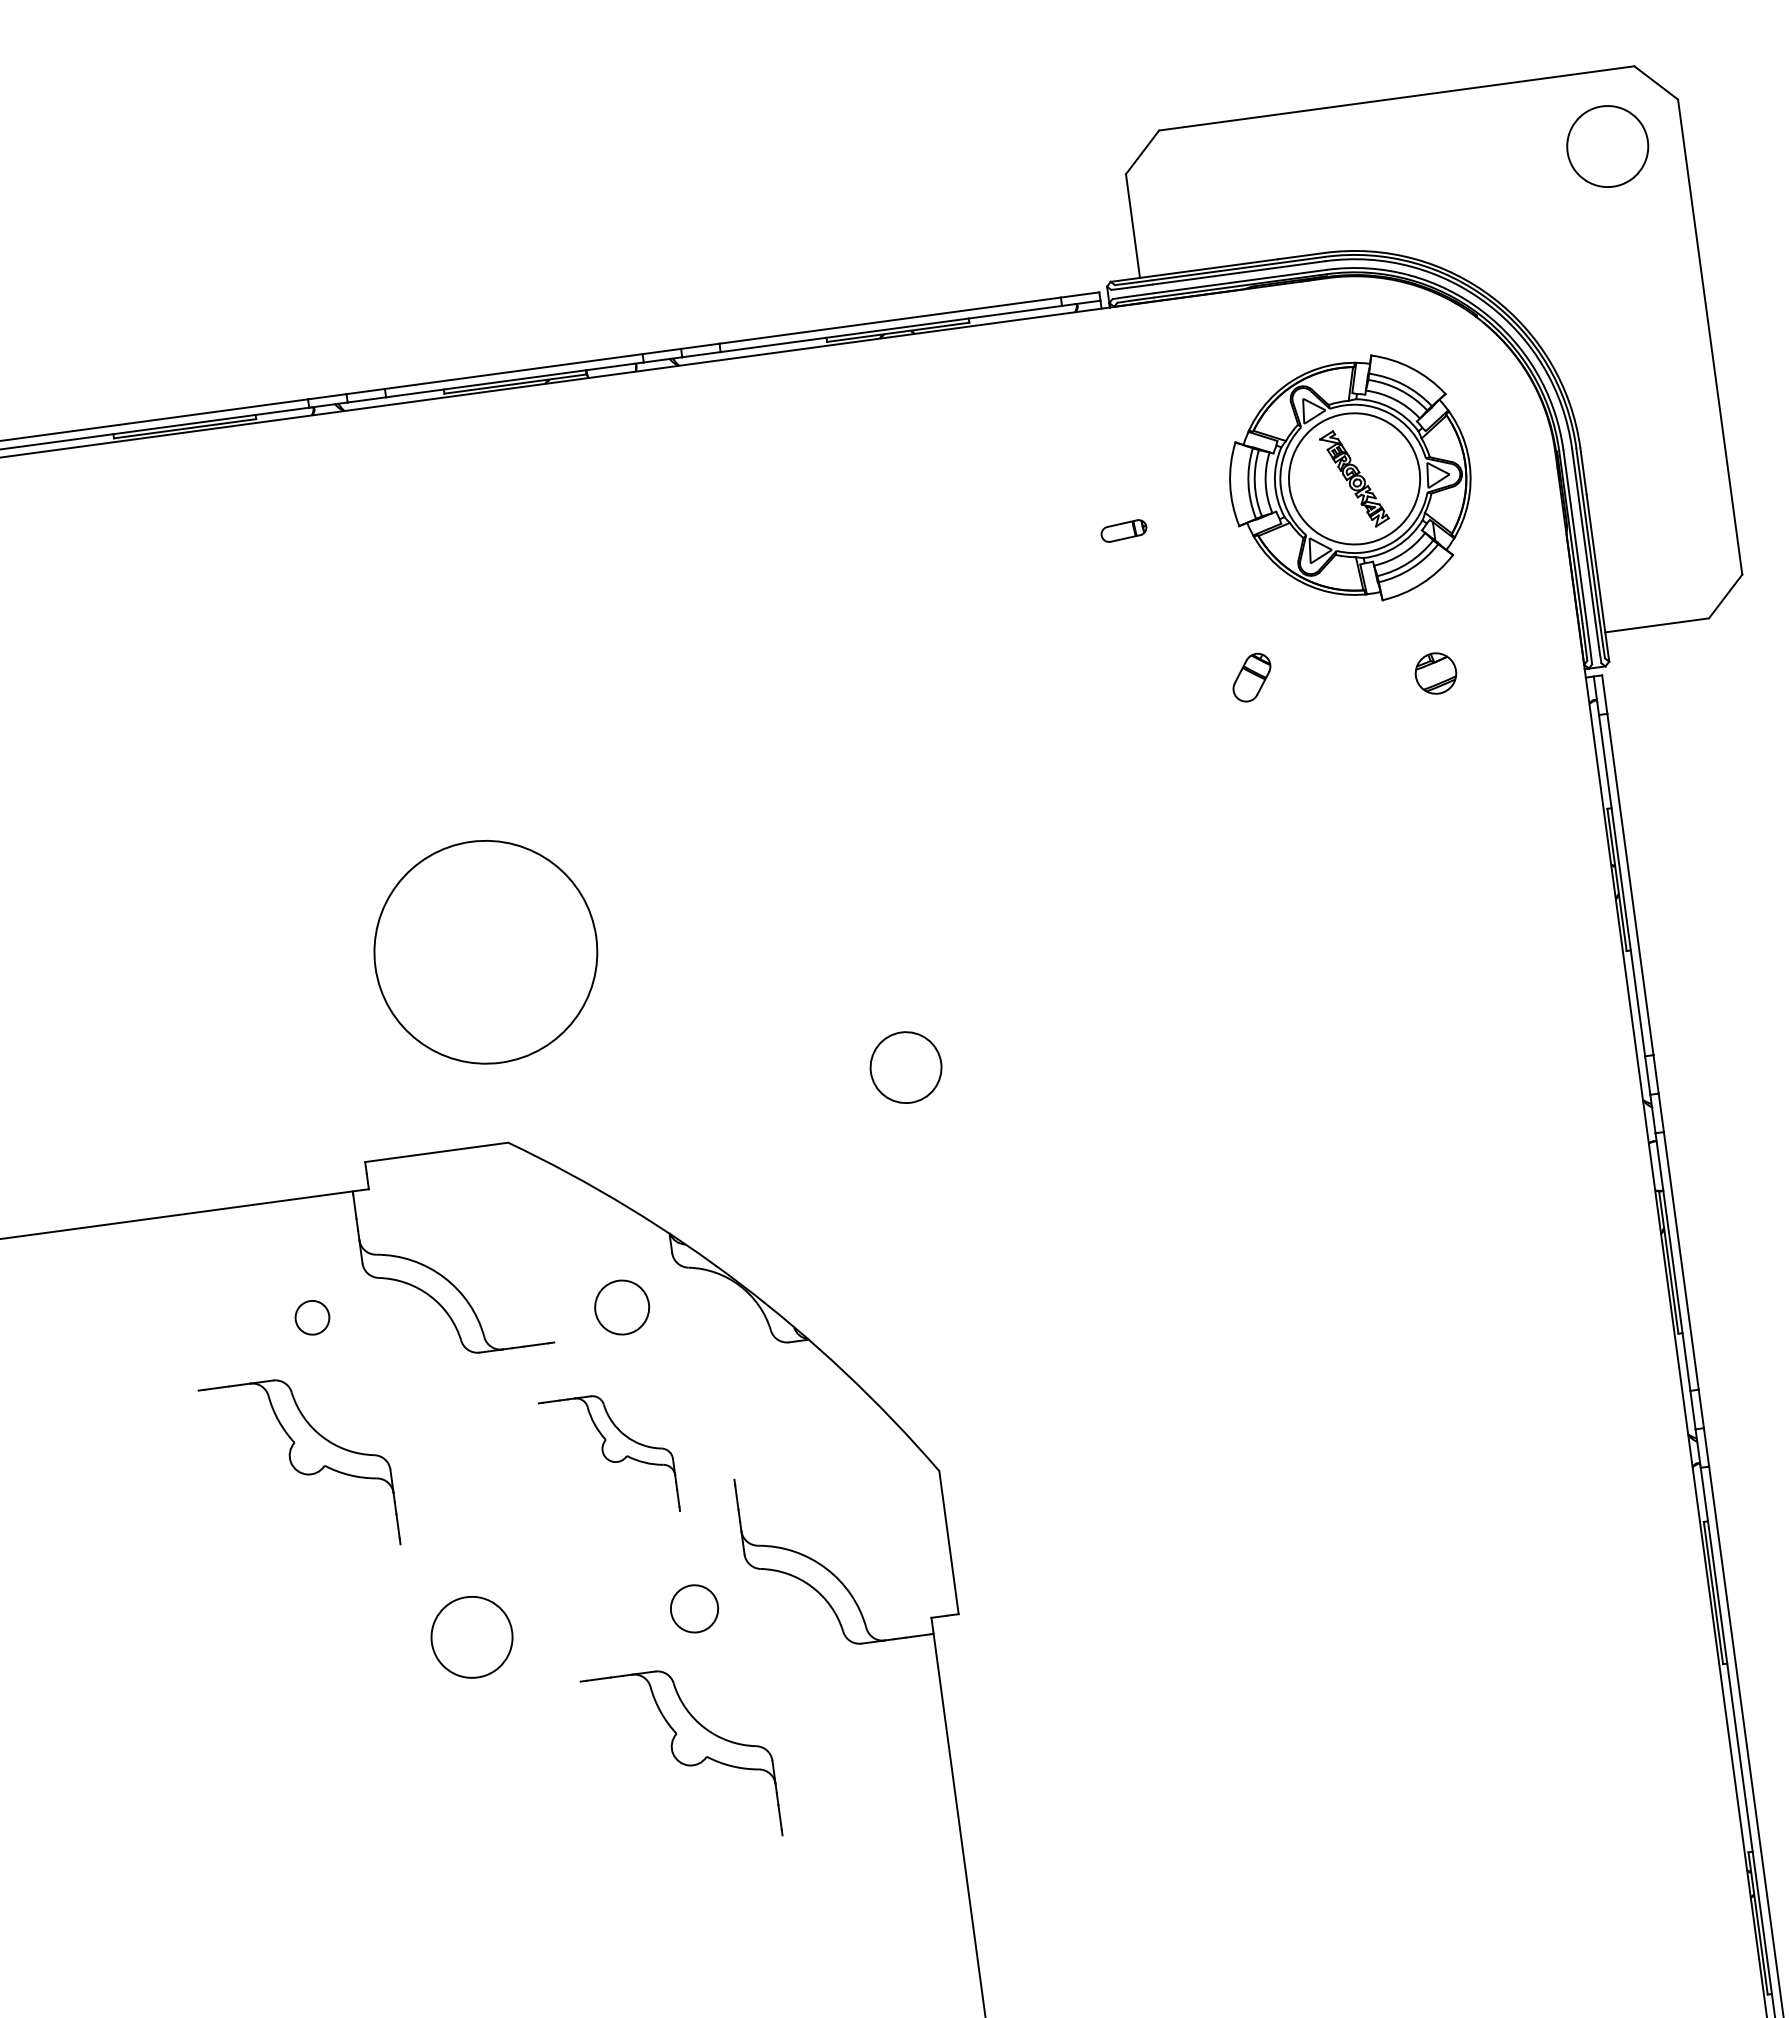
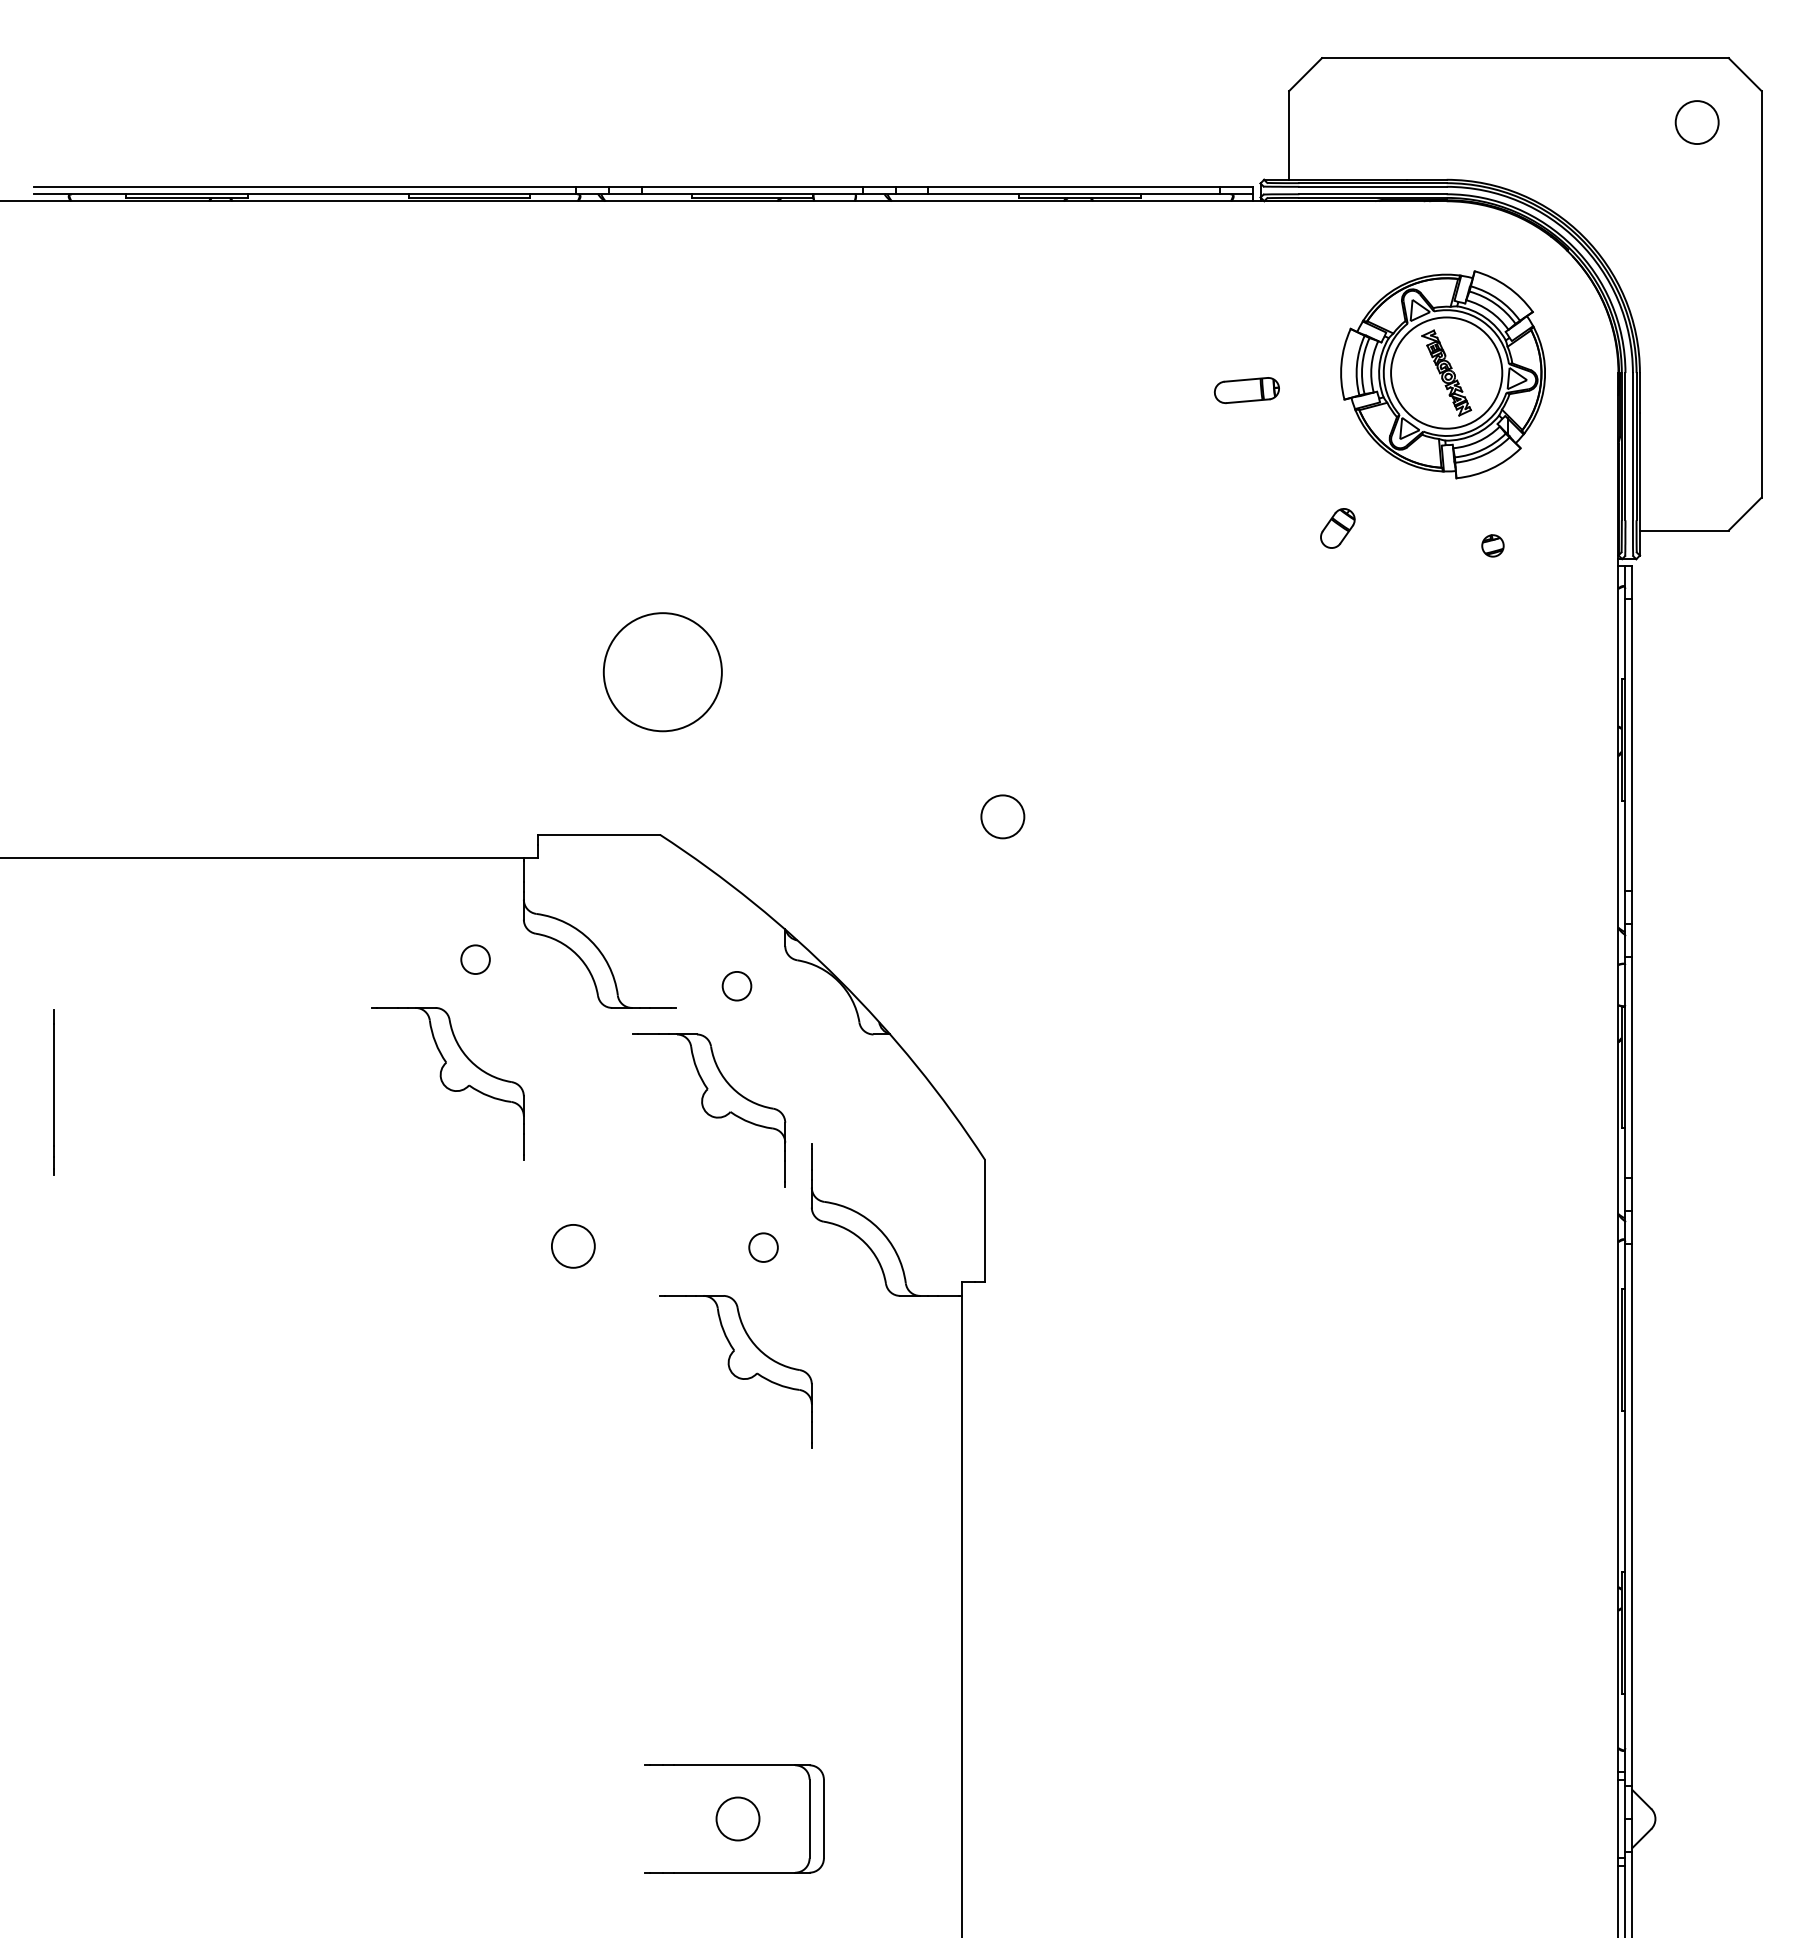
circle: (1606, 146) -> (1696, 122), size x0.62
part: (1123, 530) -> (1246, 390), size x1.67
part: (1435, 673) -> (1492, 545), size x0.62
circle: (485, 952) -> (662, 672), size x0.62
circle: (905, 1067) -> (1002, 816), size x0.71
circle: (621, 1306) -> (736, 985), size x0.62
part: (609, 1457) -> (709, 1110), size x1.43
circle: (694, 1608) -> (763, 1247), size x0.71
circle: (470, 1636) -> (572, 1245), size x0.62

